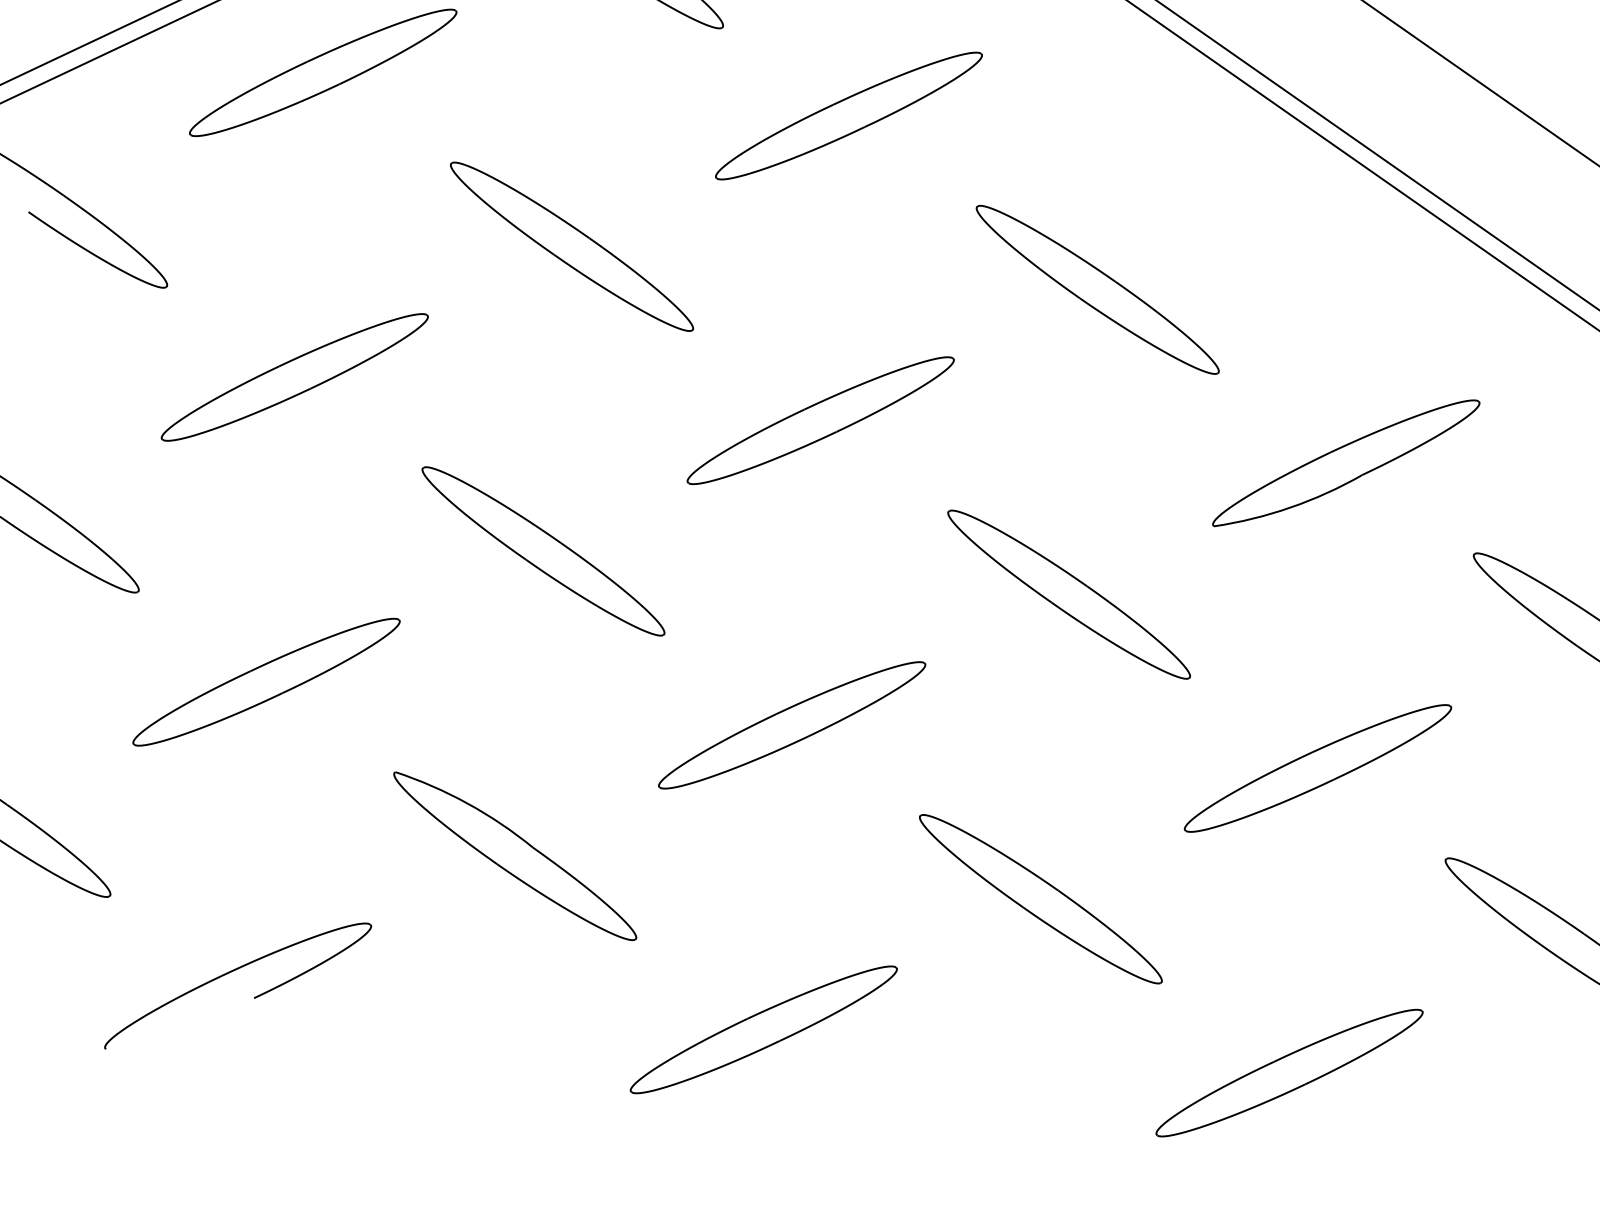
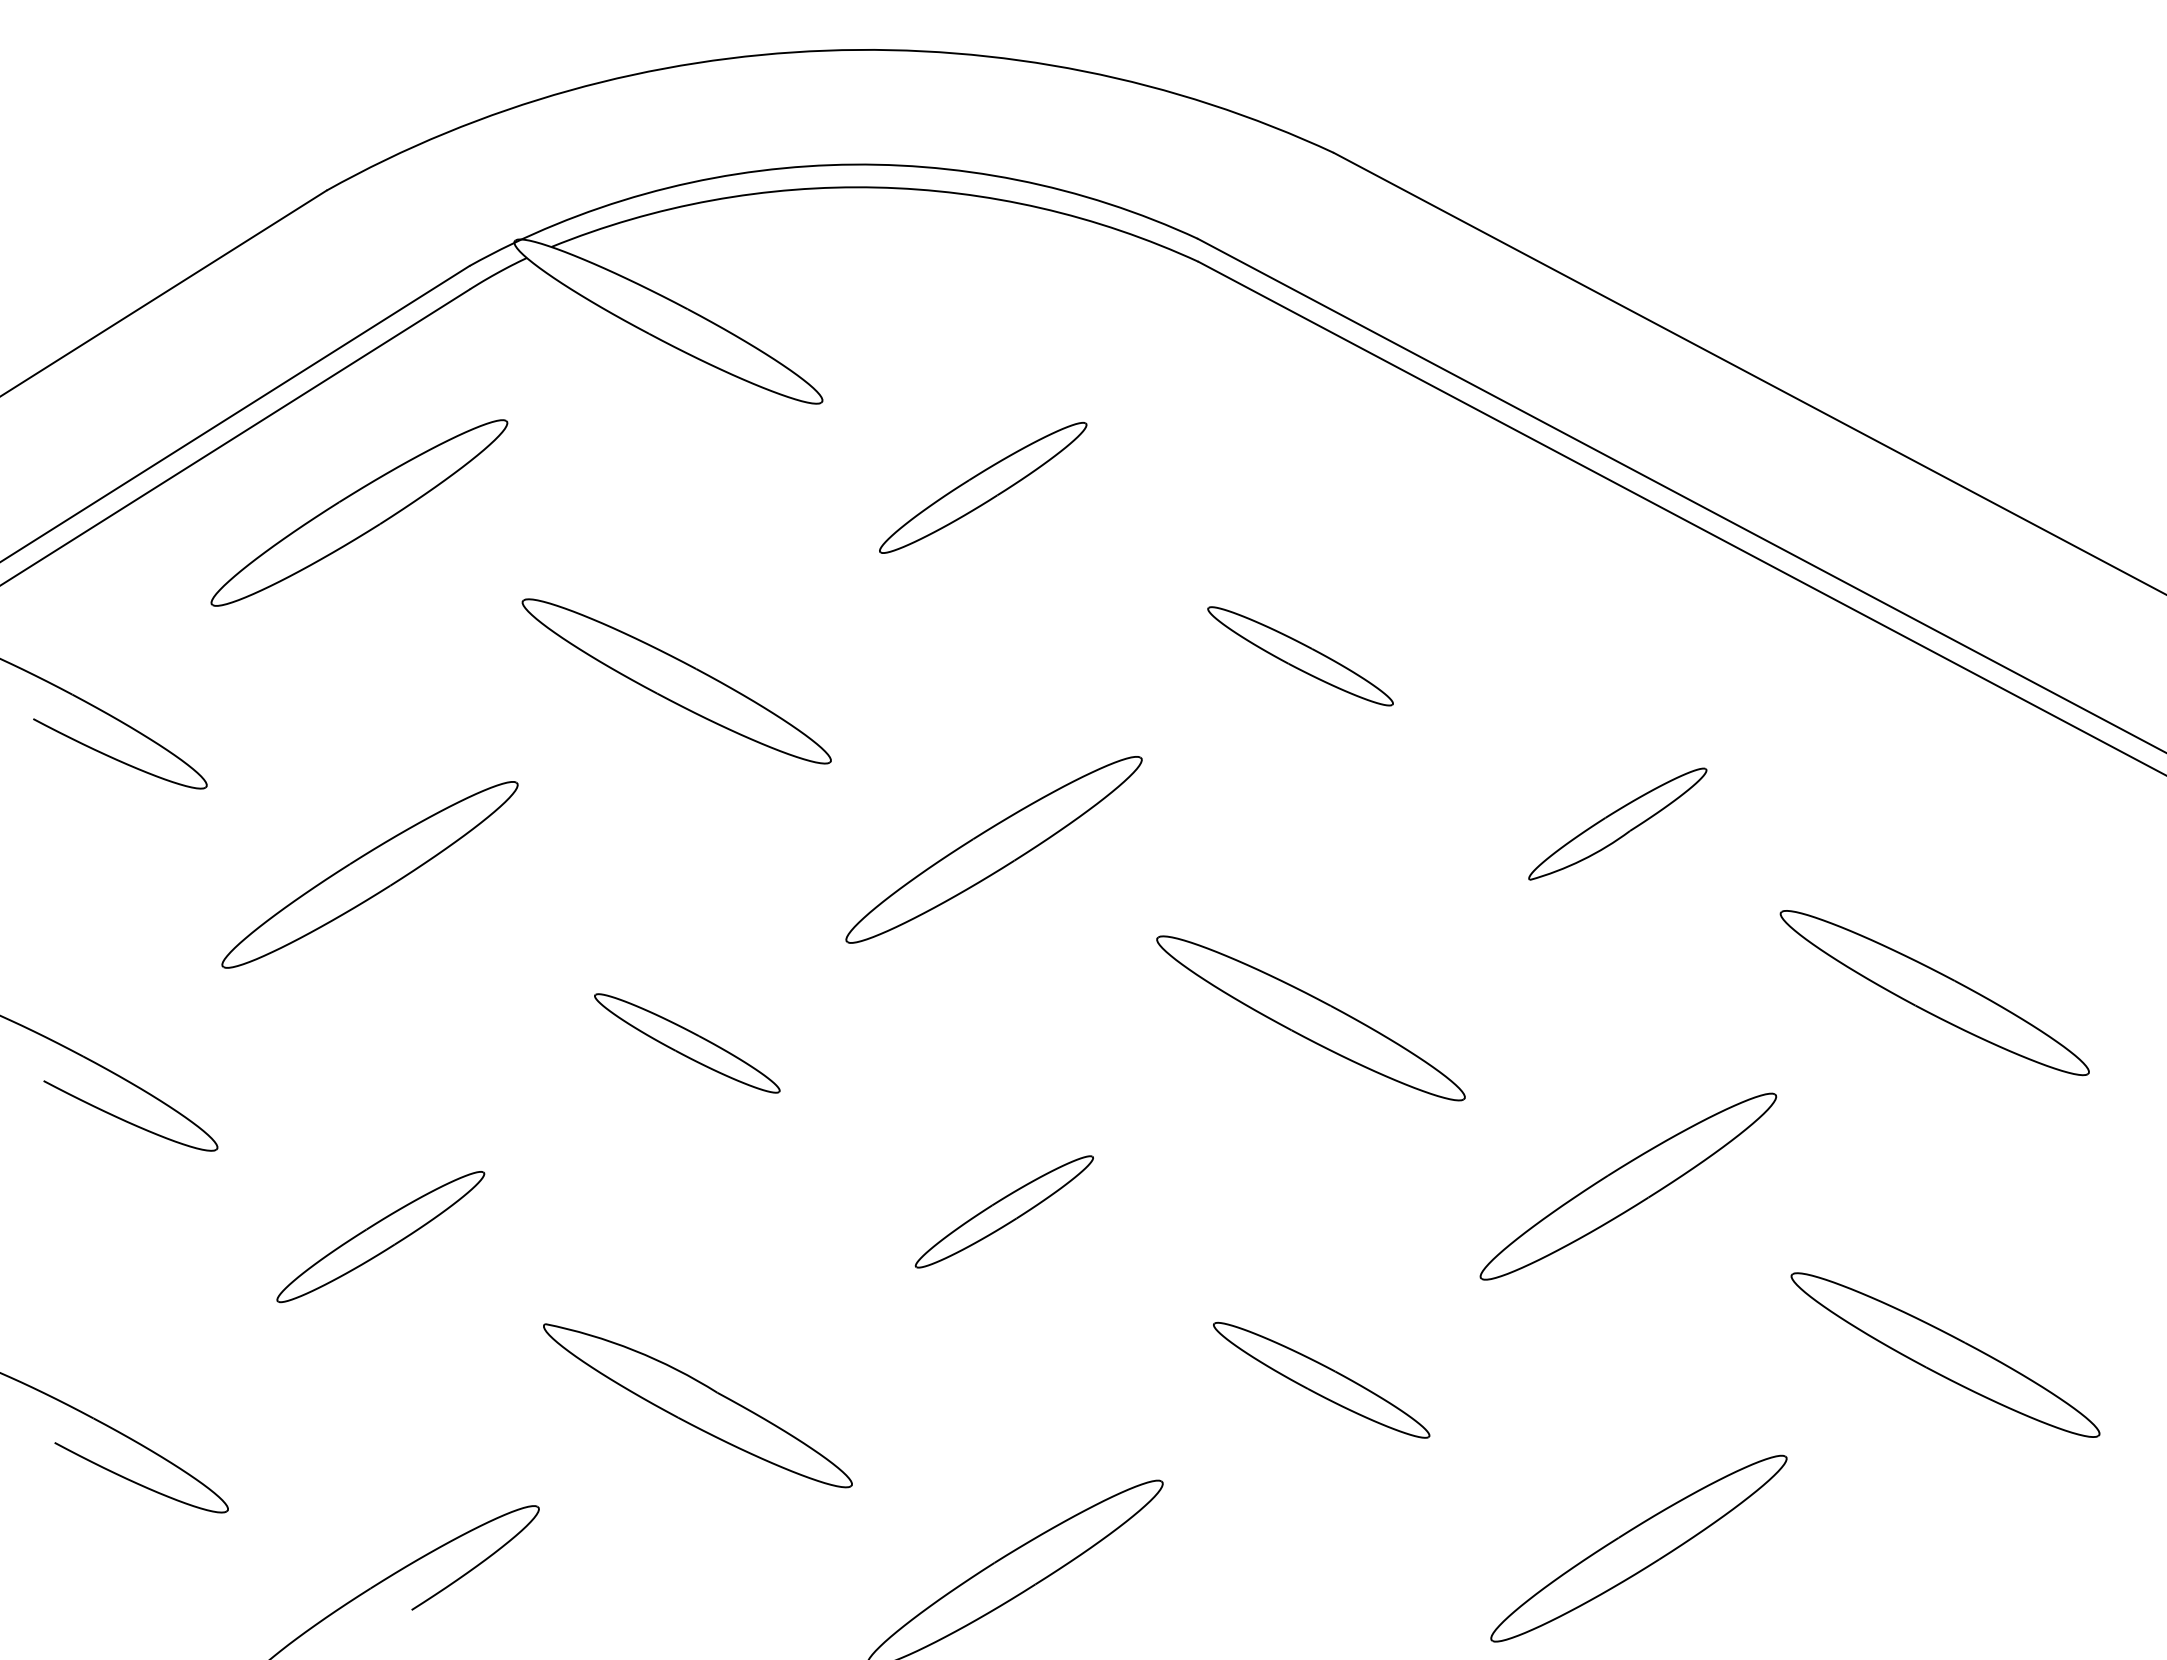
part: (848, 115) -> (982, 487), size x0.7
part: (1097, 290) -> (1300, 656), size x0.6
part: (1346, 462) -> (1617, 823), size x0.6
part: (543, 551) -> (687, 1043), size x0.6
part: (266, 681) -> (380, 1236), size x0.7
part: (792, 725) -> (1004, 1211), size x0.6
part: (1040, 899) -> (1321, 1380), size x0.7

